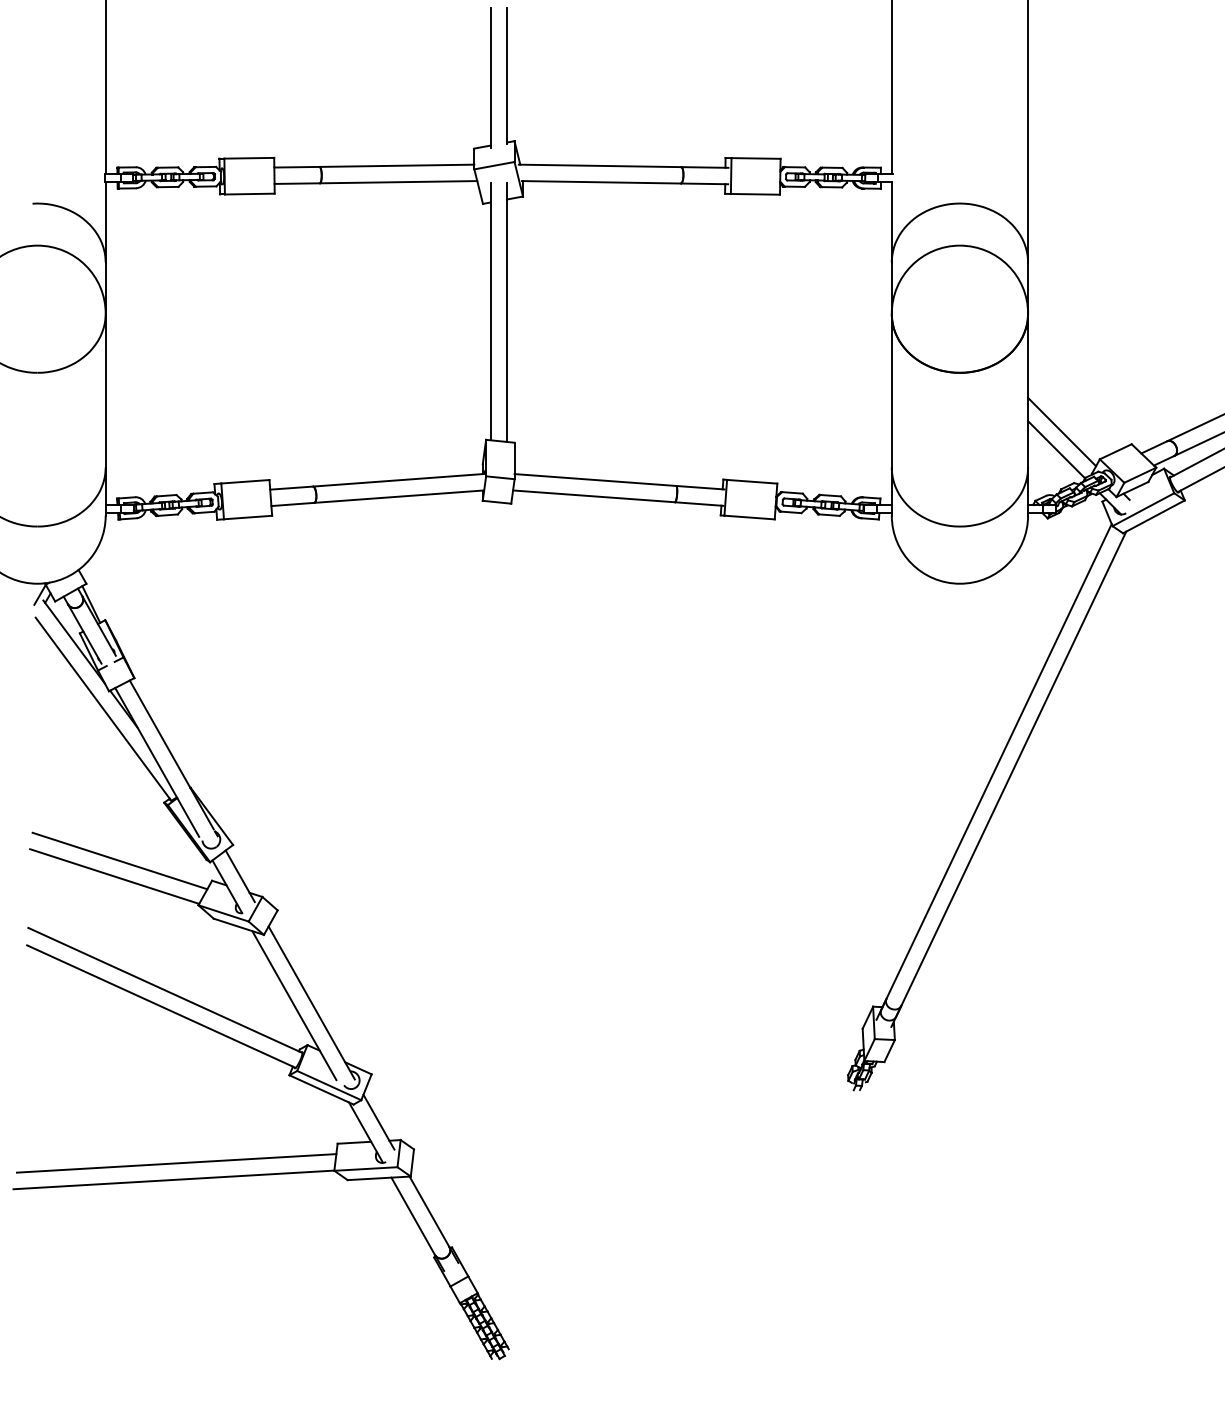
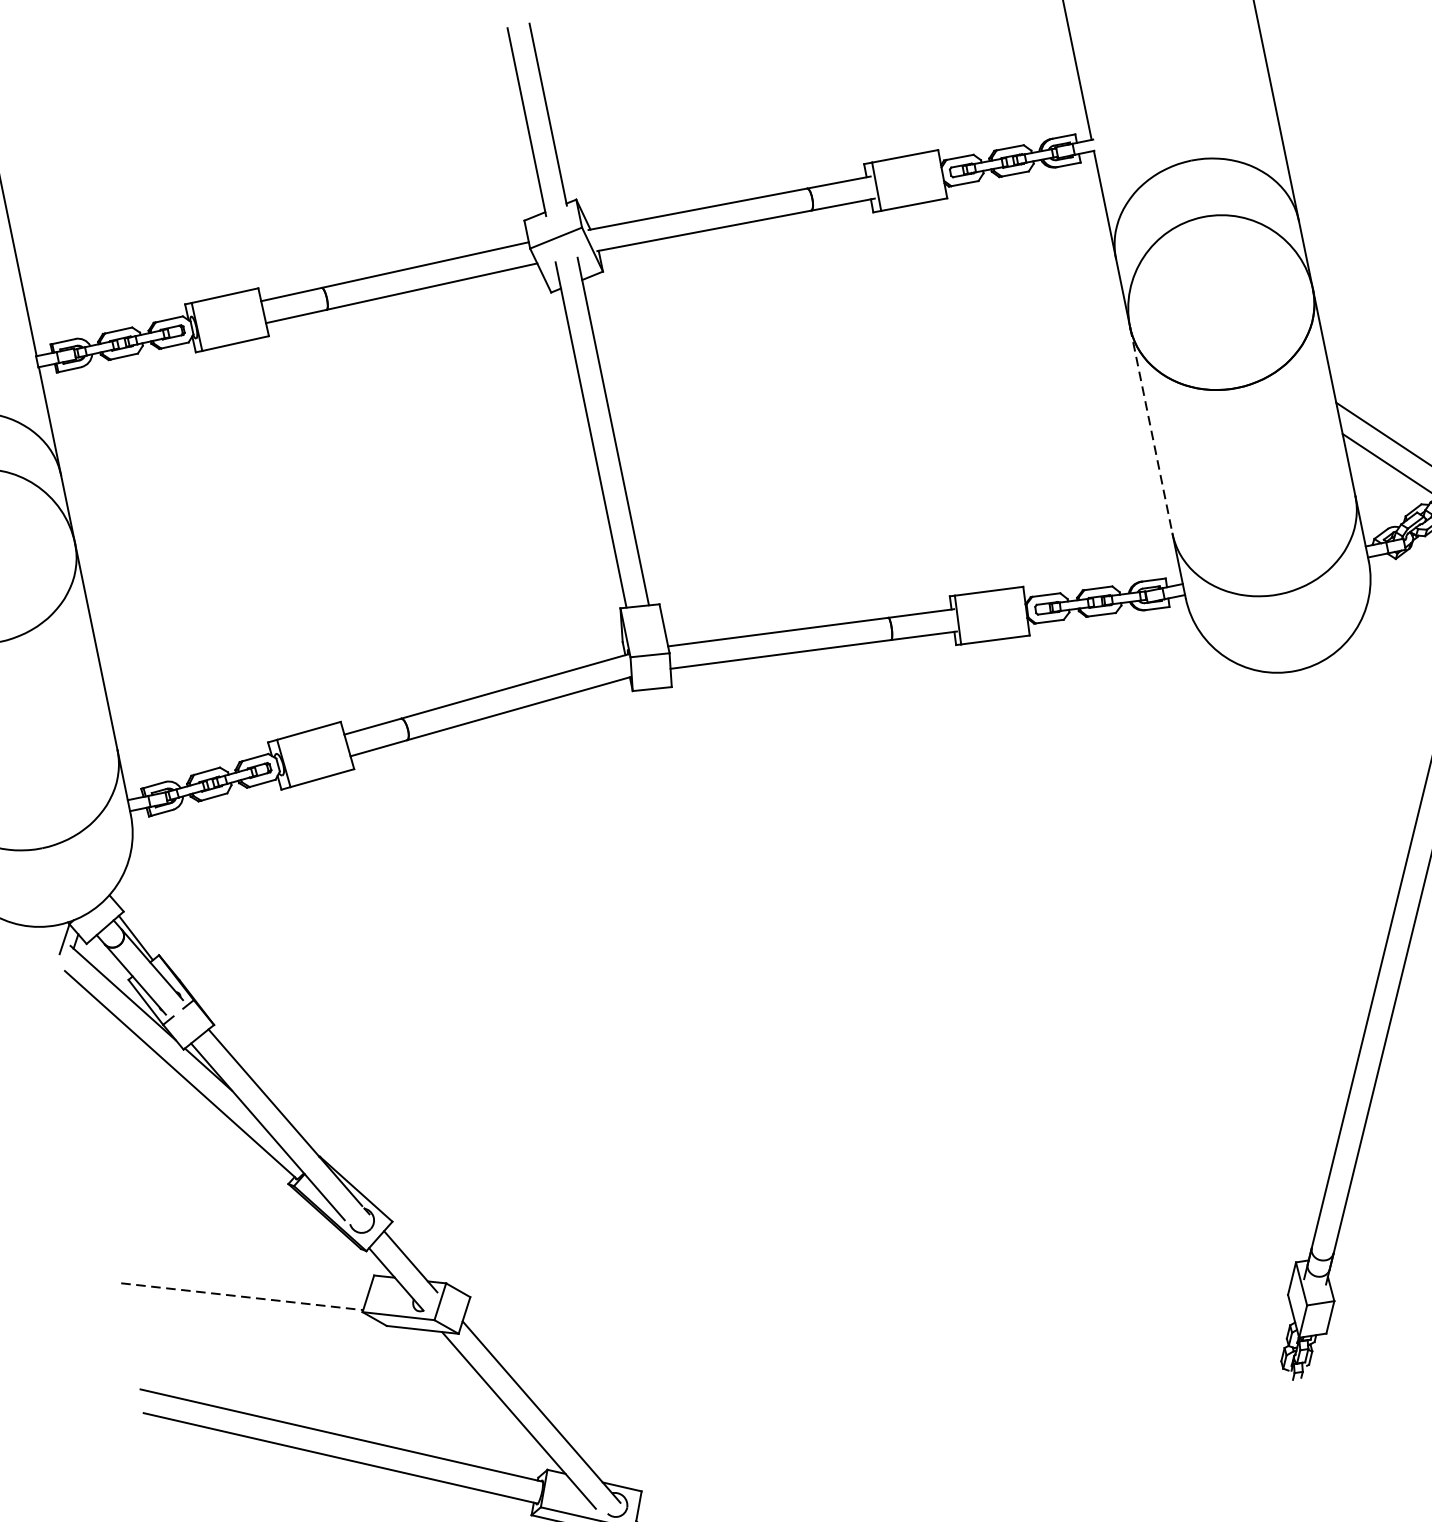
line: (891, 390) -> (1150, 430), solid -> dashed
line: (119, 860) -> (244, 1273), removed
line: (114, 876) -> (242, 1296), solid -> dashed

